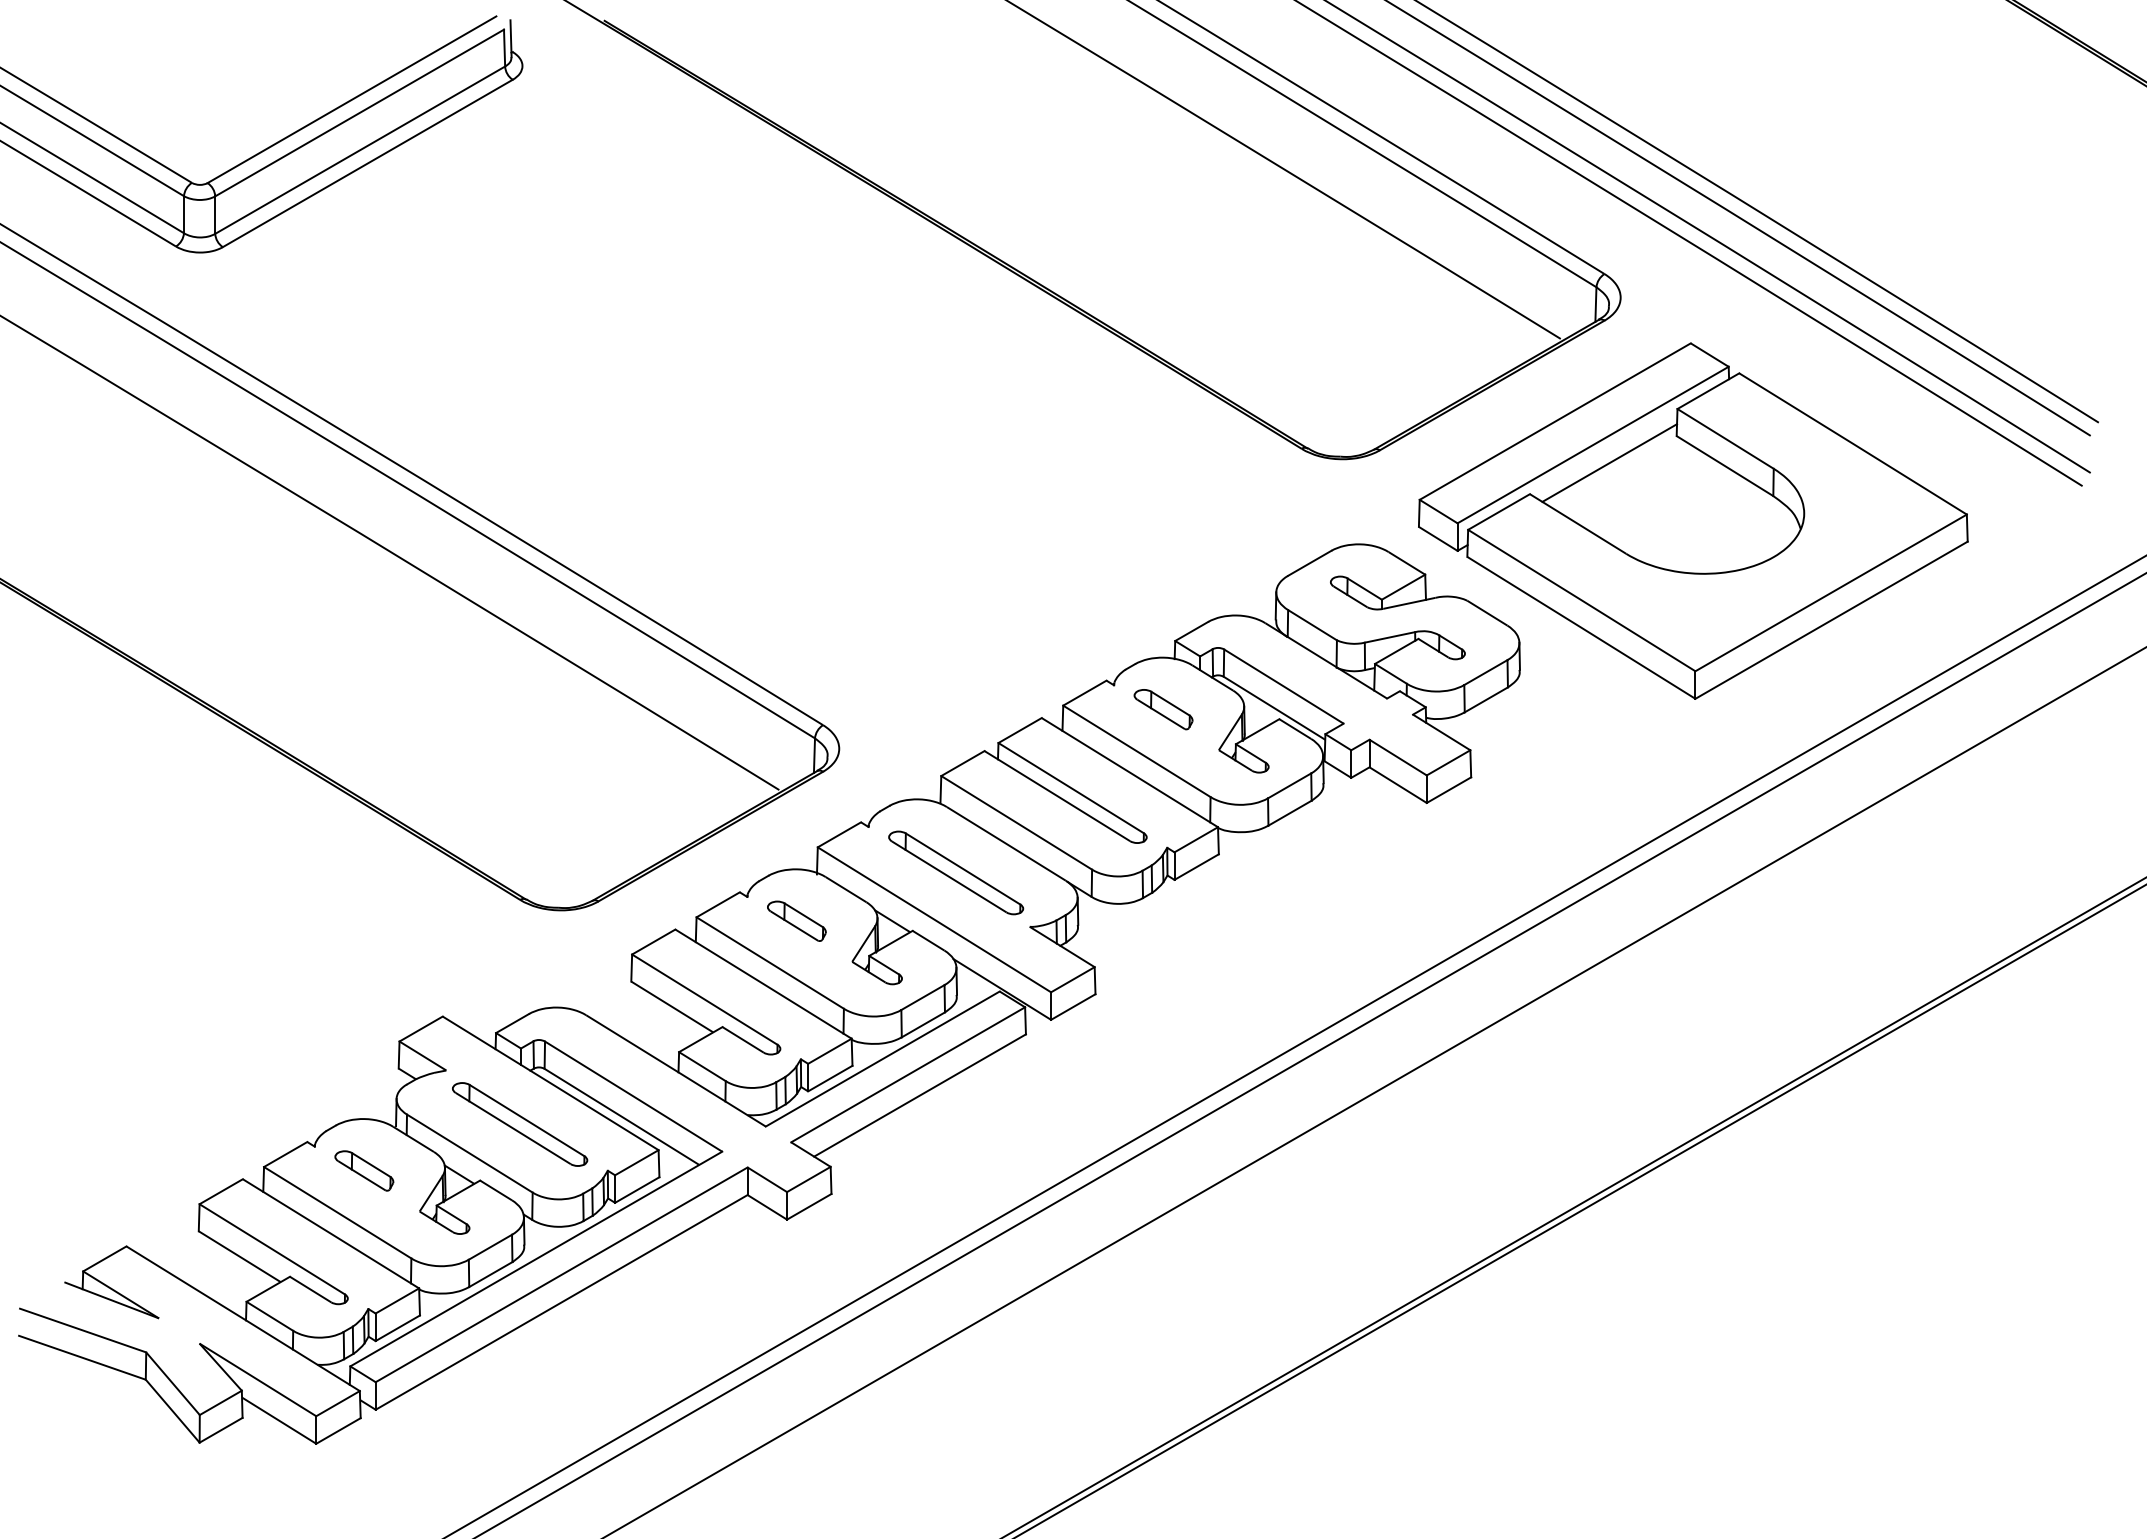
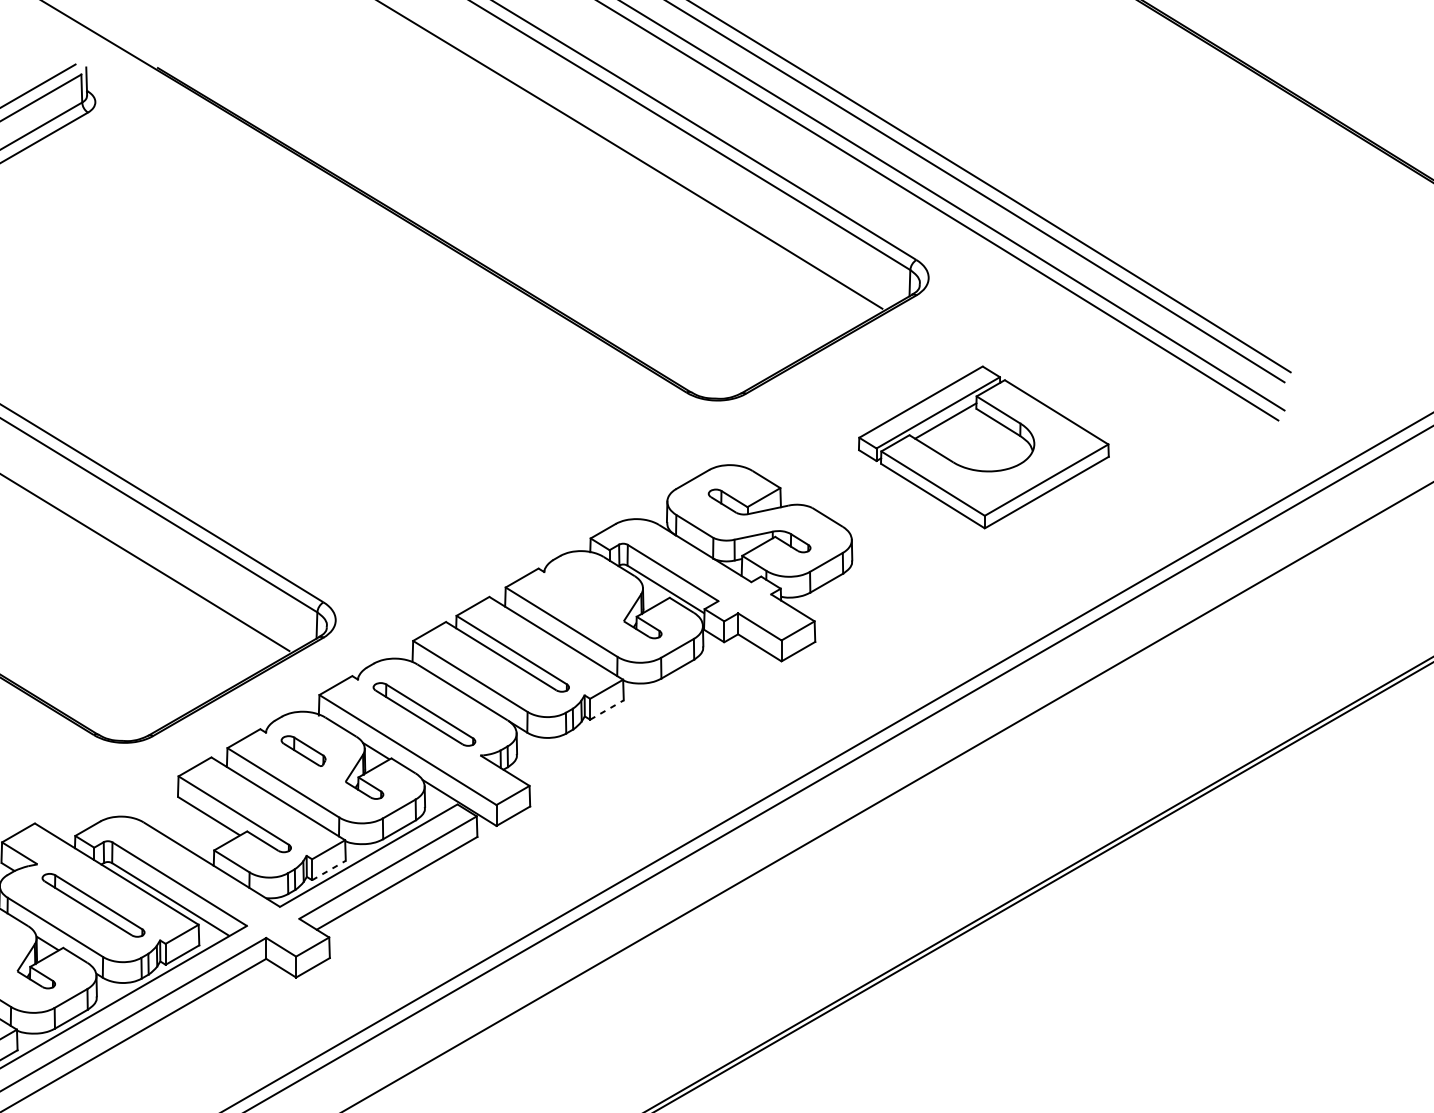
part: (1693, 520) -> (983, 447), size x0.6
part: (1163, 709) -> (581, 590), removed
line: (1196, 867) -> (606, 710), solid -> dashed
line: (830, 1078) -> (329, 870), solid -> dashed

